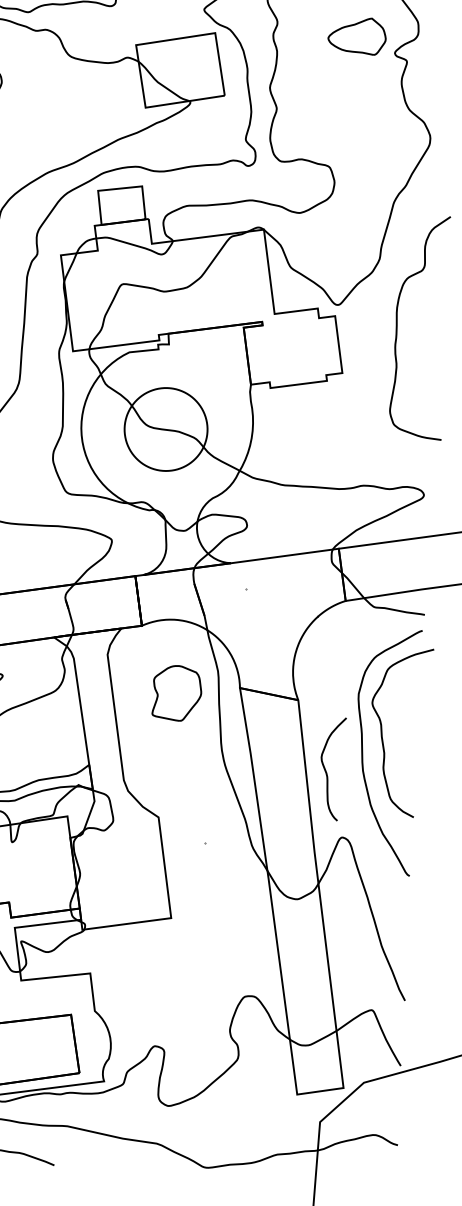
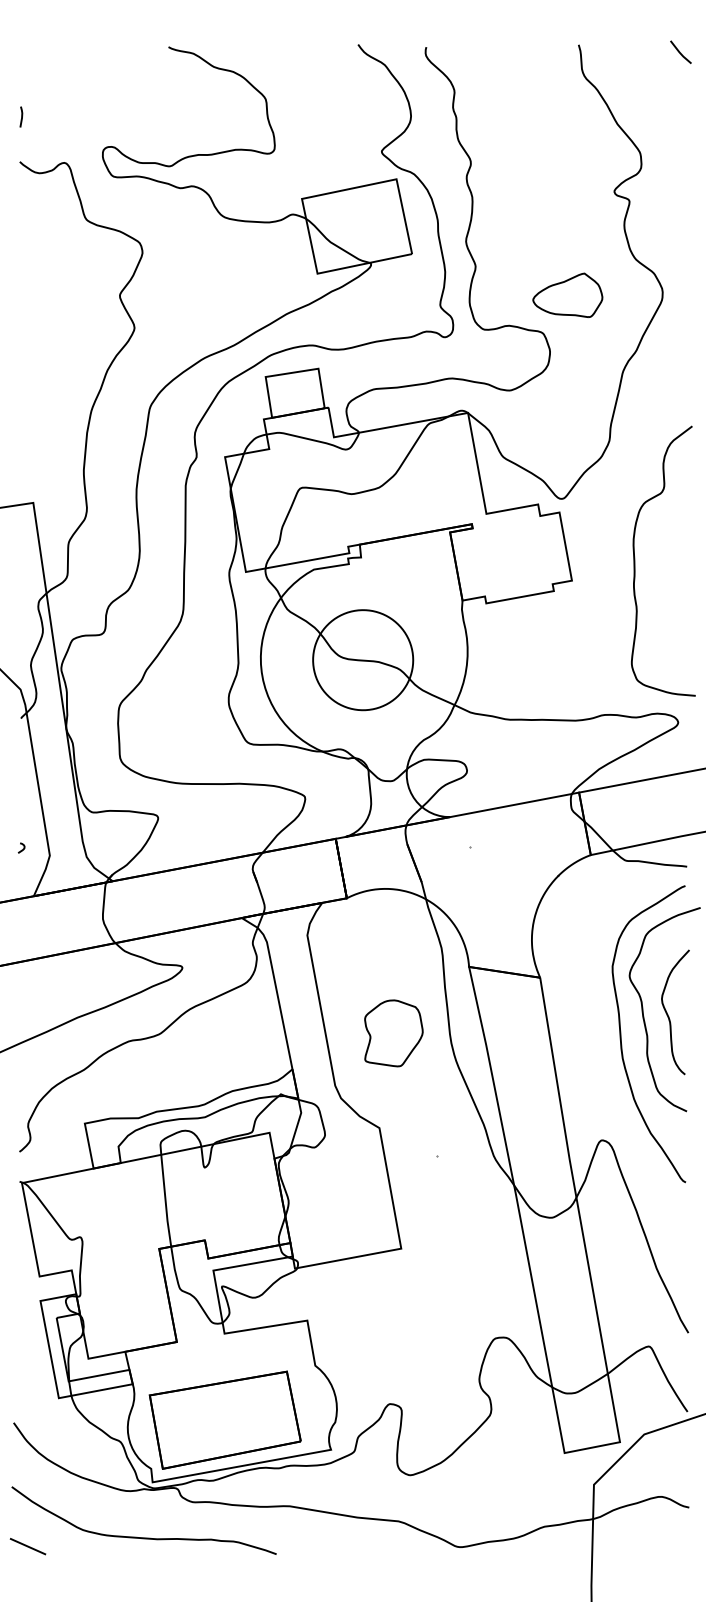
part: (356, 35) -> (567, 294), moved
curve: (397, 325) -> (635, 560), moved
part: (176, 693) -> (393, 1033), moved
curve: (327, 772) -> (669, 1016), moved

